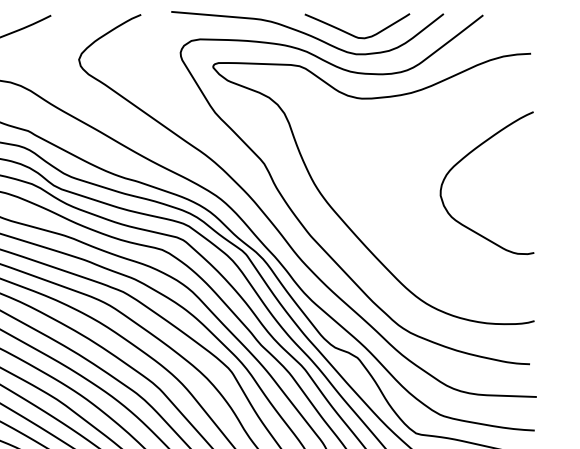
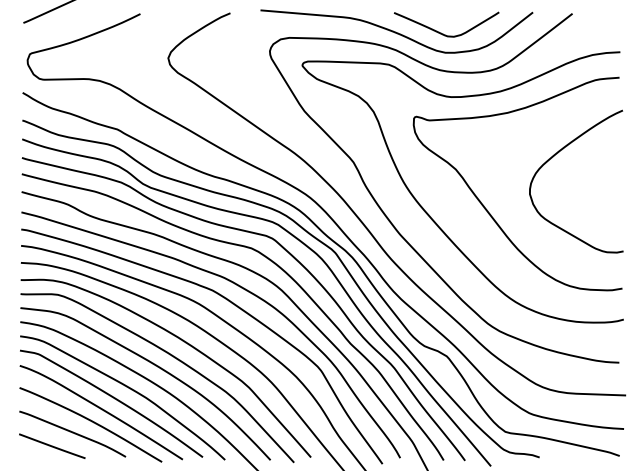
curve: (395, 207) -> (484, 205), added

